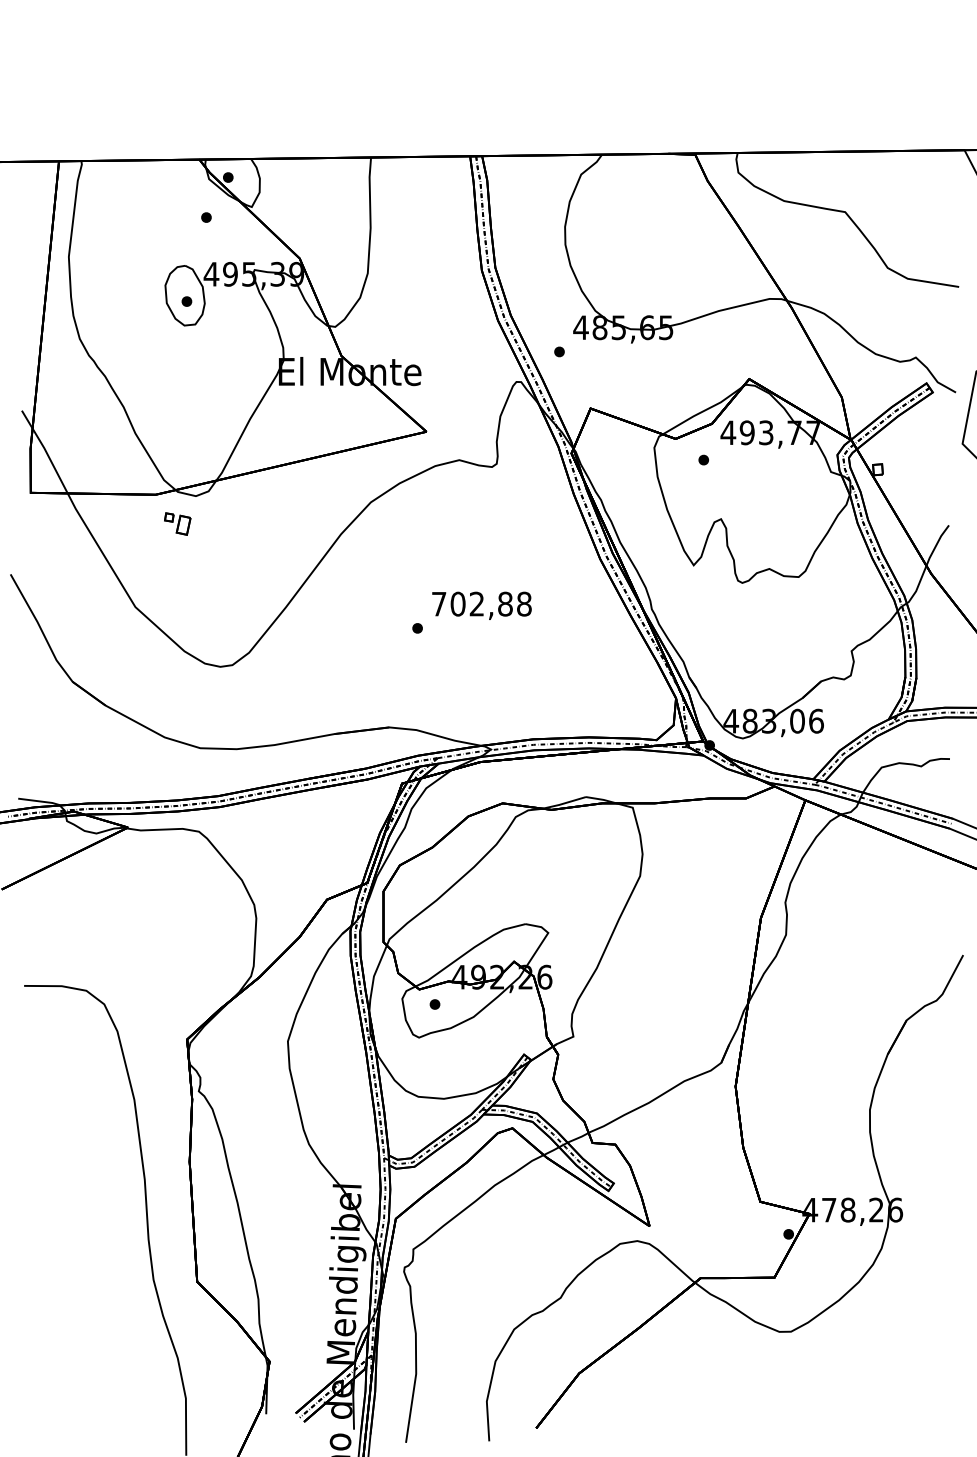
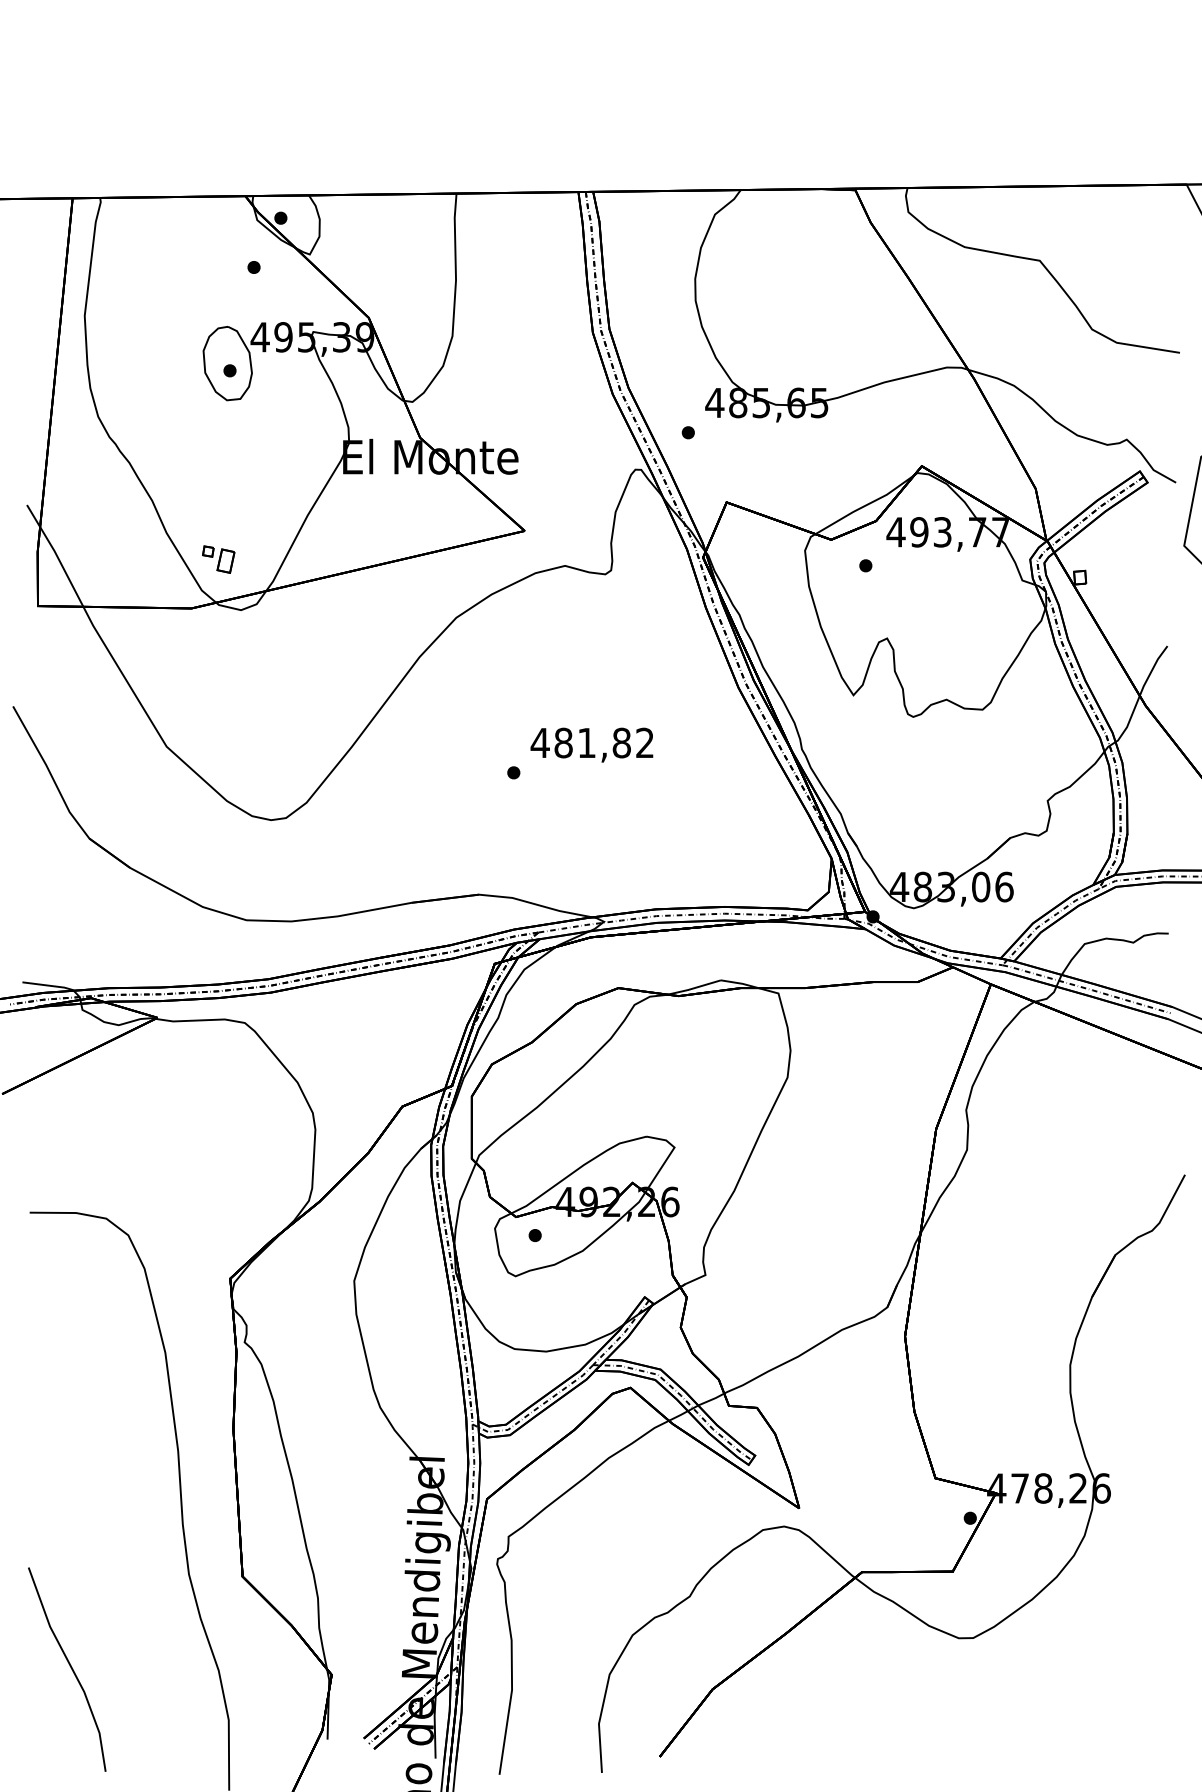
part: (177, 523) -> (218, 558), moved
text: (481, 603) -> (592, 742), 702,88 -> 481,82
line: (56, 1355) -> (69, 1667), added

